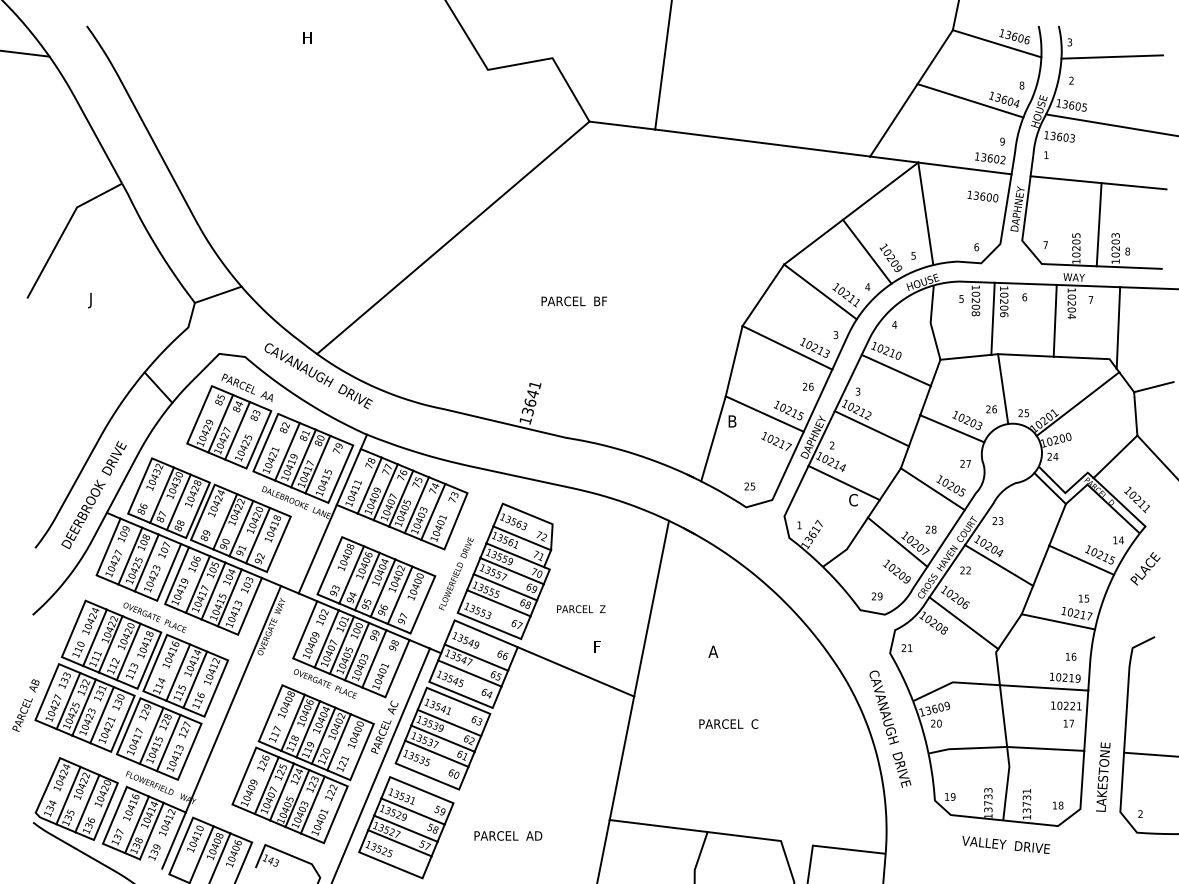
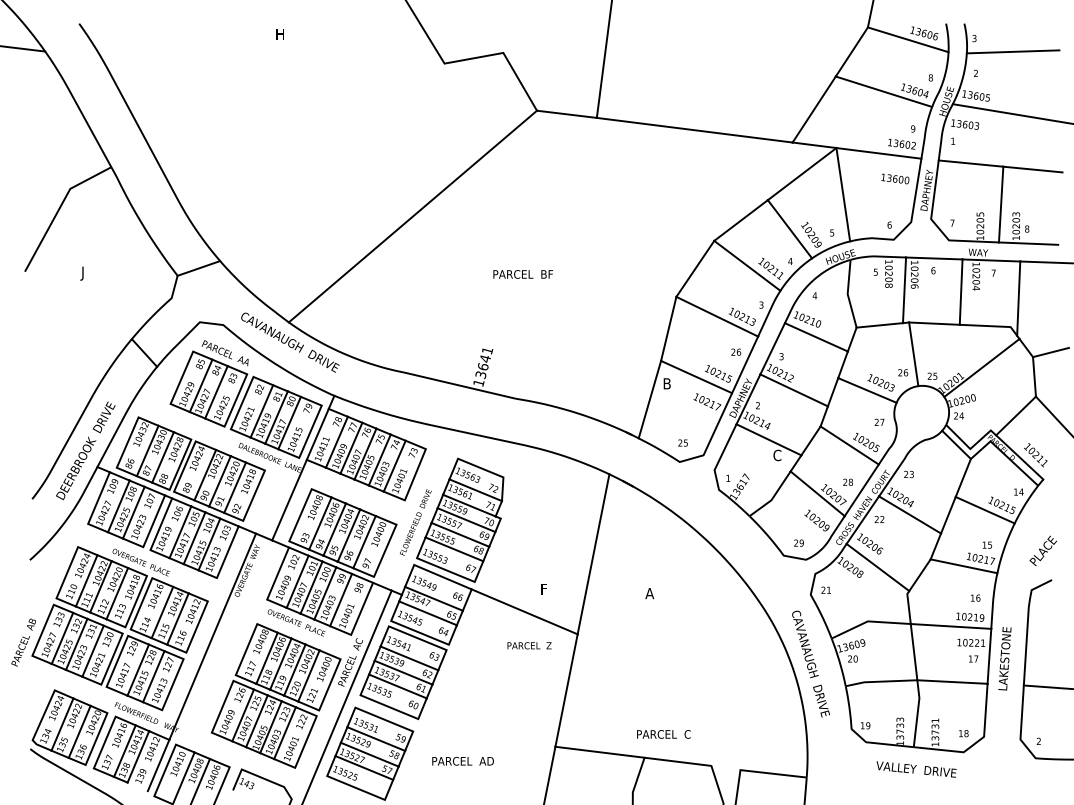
text: (1144, 568) -> (1042, 550), moved
text: (581, 608) -> (529, 645), moved
text: (728, 724) -> (663, 734), moved
text: (1102, 776) -> (1004, 658), moved

